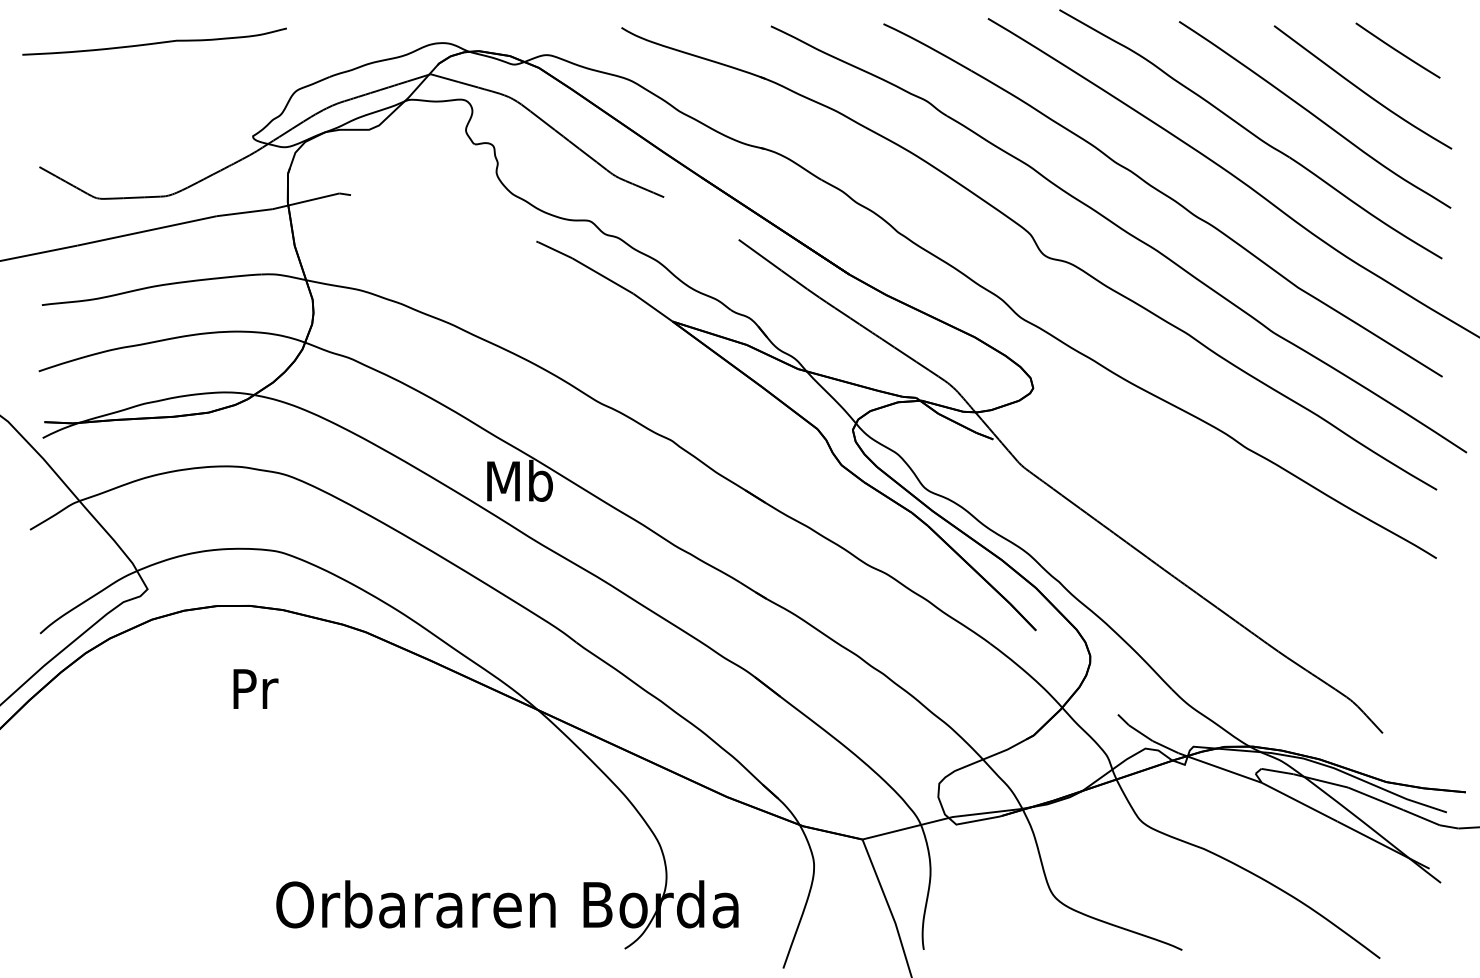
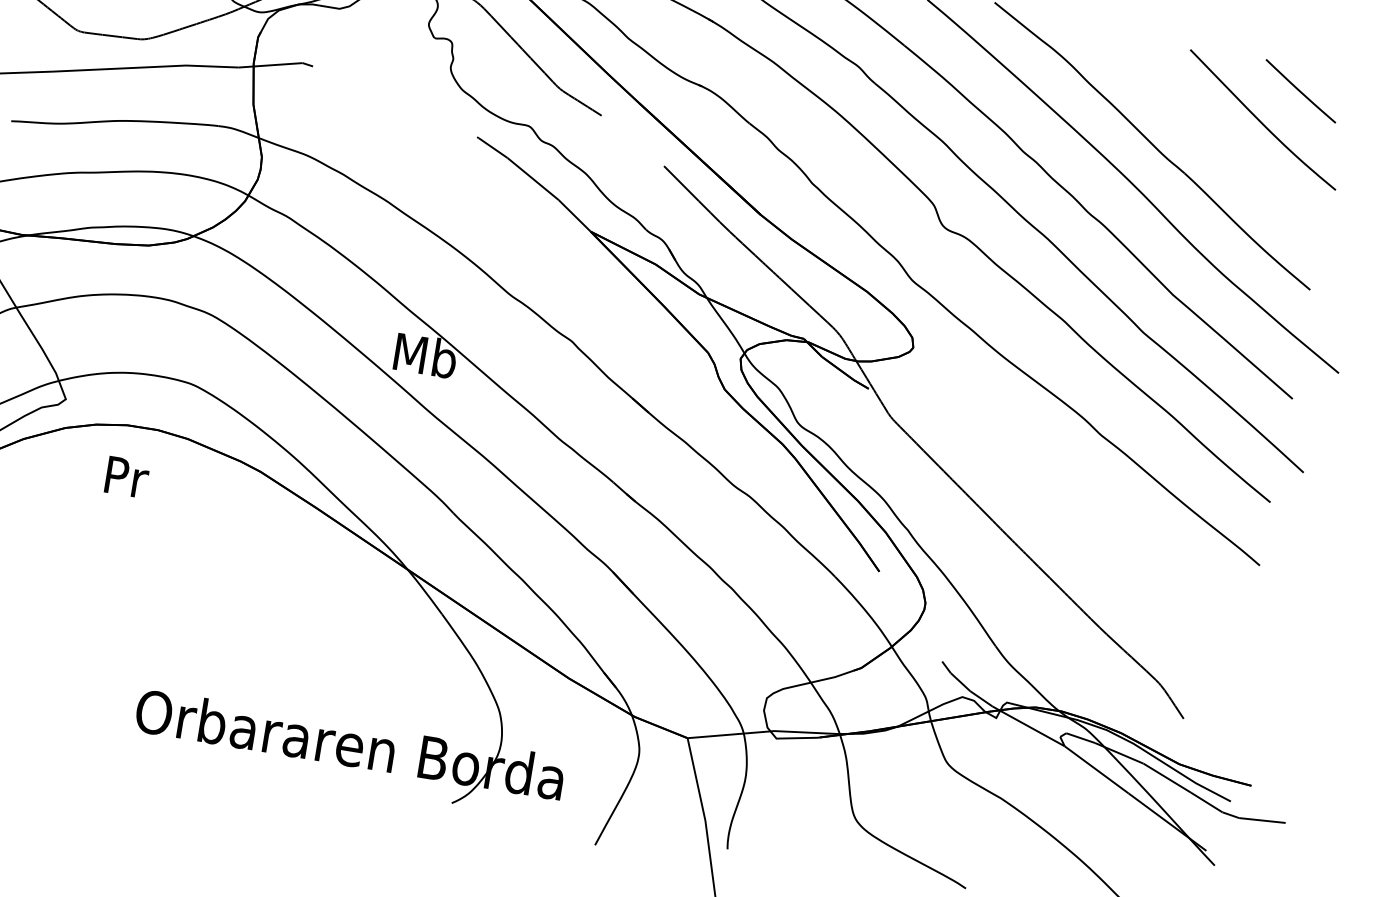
curve: (1314, 114) -> (1214, 137), removed
text: (255, 688) -> (126, 476), moved

